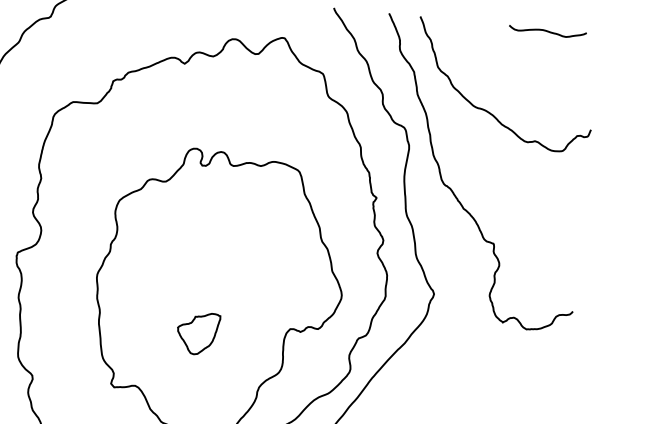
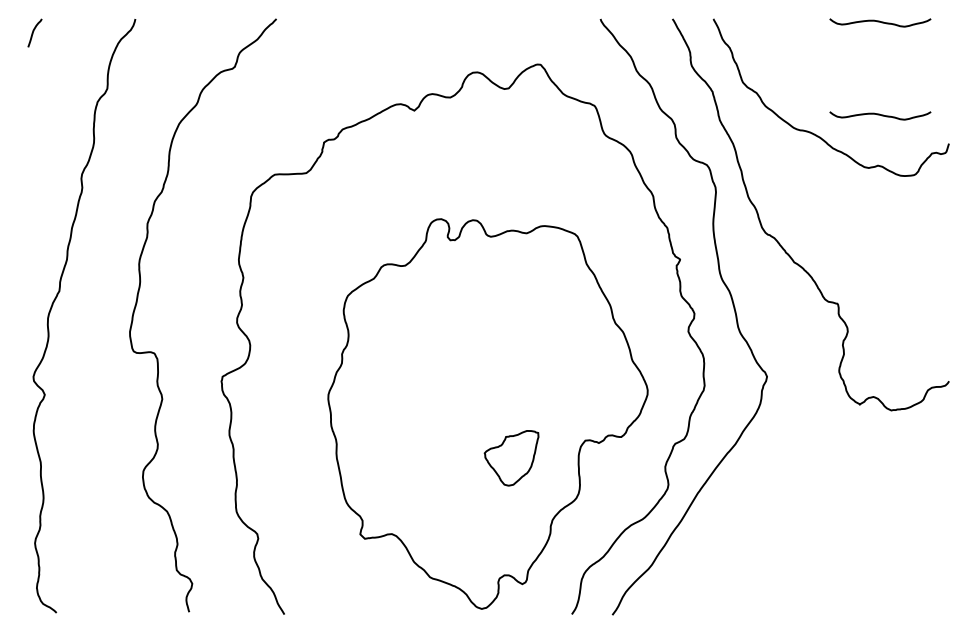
curve: (540, 103) -> (880, 115), added
part: (198, 333) -> (511, 458), moved

